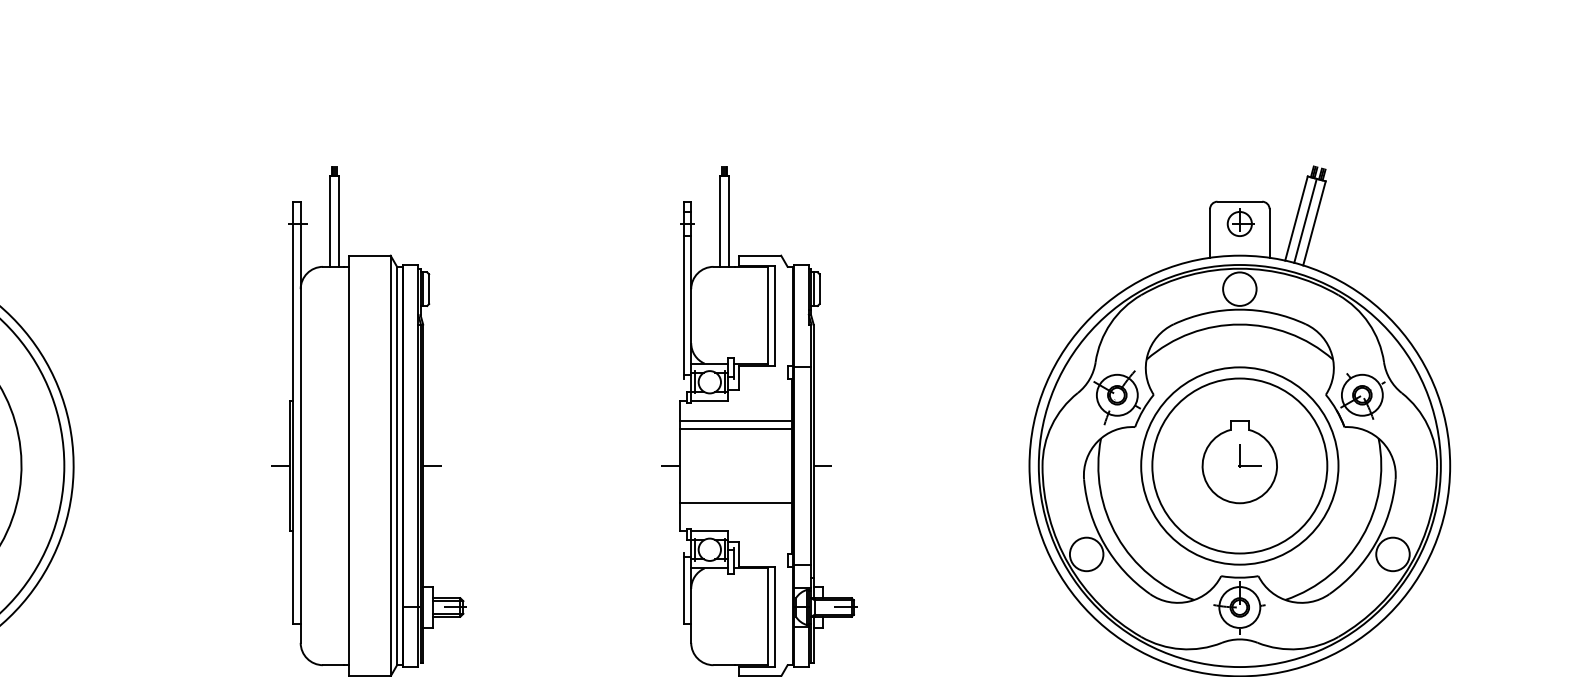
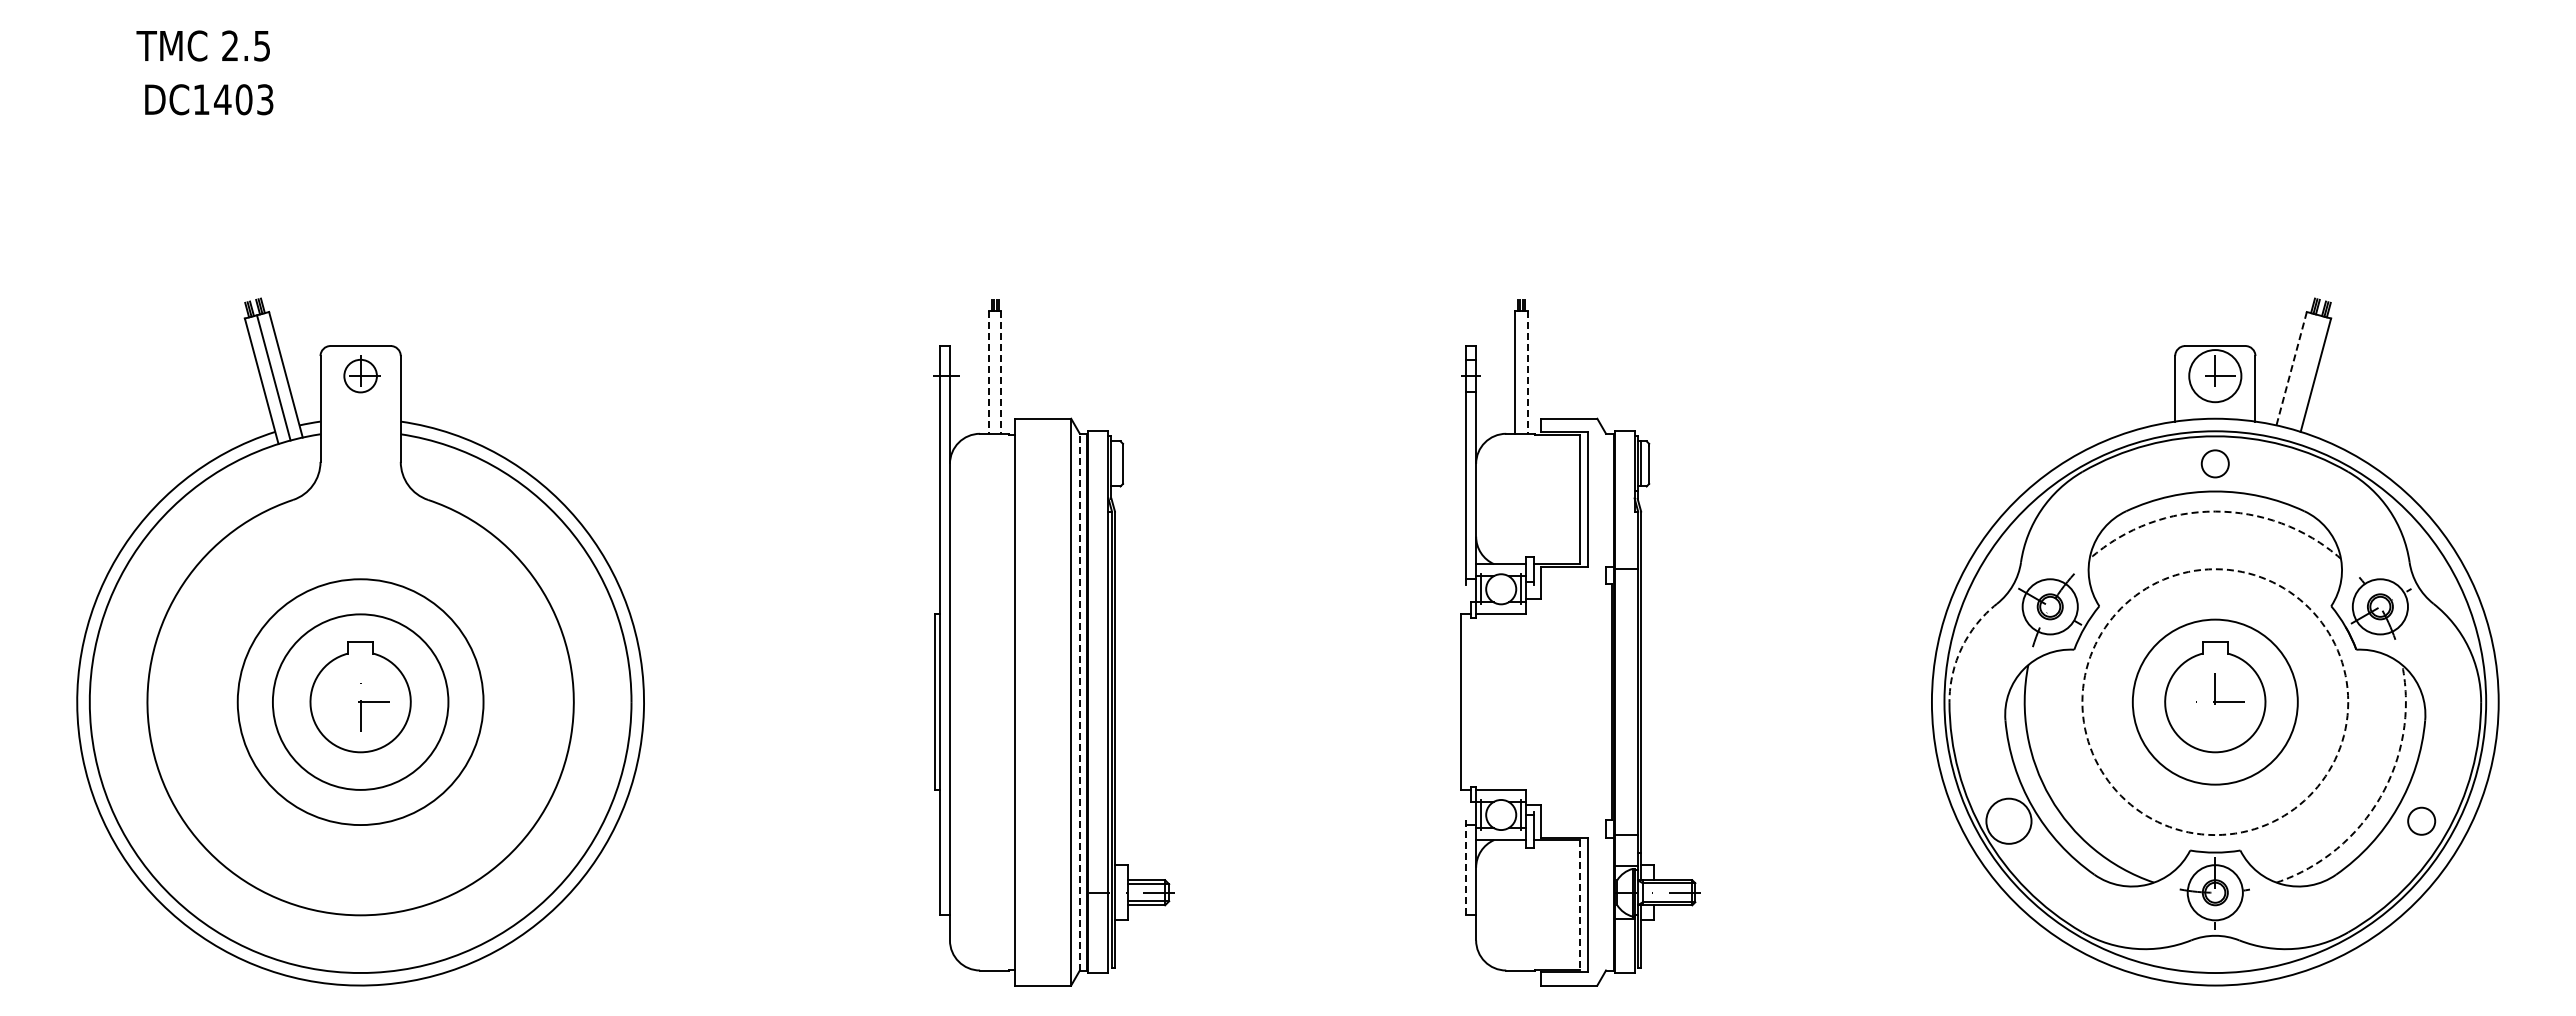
line: (1296, 218) -> (2291, 368), solid -> dashed
line: (1305, 220) -> (2303, 371), removed
line: (329, 221) -> (988, 372), solid -> dashed
line: (338, 221) -> (1001, 372), solid -> dashed
line: (729, 221) -> (1527, 372), solid -> dashed
circle: (1239, 223) -> (2215, 375), size x1.6
line: (422, 288) -> (1114, 463), removed
circle: (1239, 288) -> (2214, 463), size x0.6
arc: (1239, 324) -> (2215, 511), solid -> dashed
line: (736, 421) -> (1536, 641), removed
arc: (1051, 425) -> (1961, 647), solid -> dashed
line: (736, 429) -> (1536, 652), removed
line: (396, 465) -> (1079, 701), solid -> dashed
line: (279, 466) -> (921, 702), removed
line: (432, 466) -> (1127, 702), removed
line: (670, 466) -> (1448, 702), removed
line: (822, 466) -> (1653, 702), removed
circle: (1239, 466) -> (2215, 702), size x0.7
circle: (1239, 466) -> (2215, 702), solid -> dashed
line: (736, 503) -> (1536, 752), removed
arc: (1362, 536) -> (2380, 797), solid -> dashed
circle: (1392, 553) -> (2421, 820), size x0.6
line: (684, 588) -> (1466, 866), solid -> dashed
line: (767, 616) -> (1579, 904), solid -> dashed

